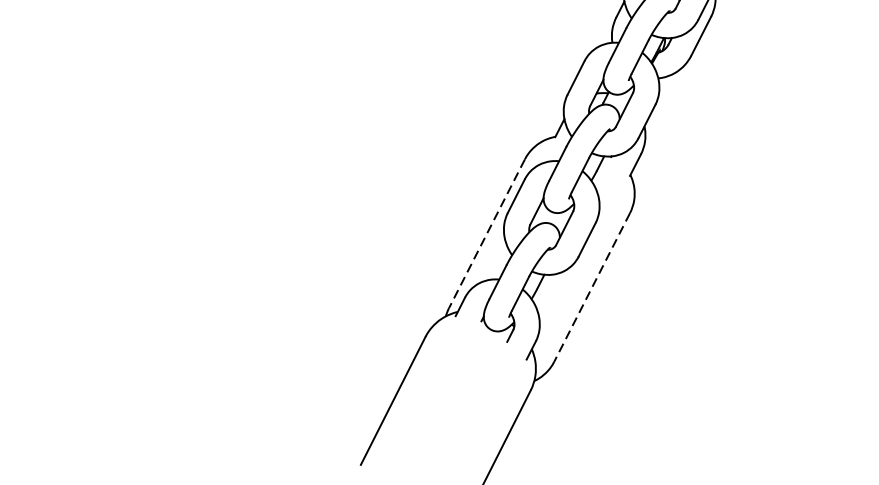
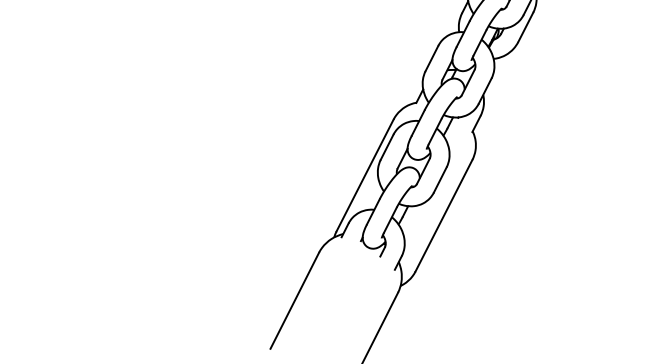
line: (487, 233) -> (365, 175), dashed -> solid
line: (591, 287) -> (443, 215), dashed -> solid

